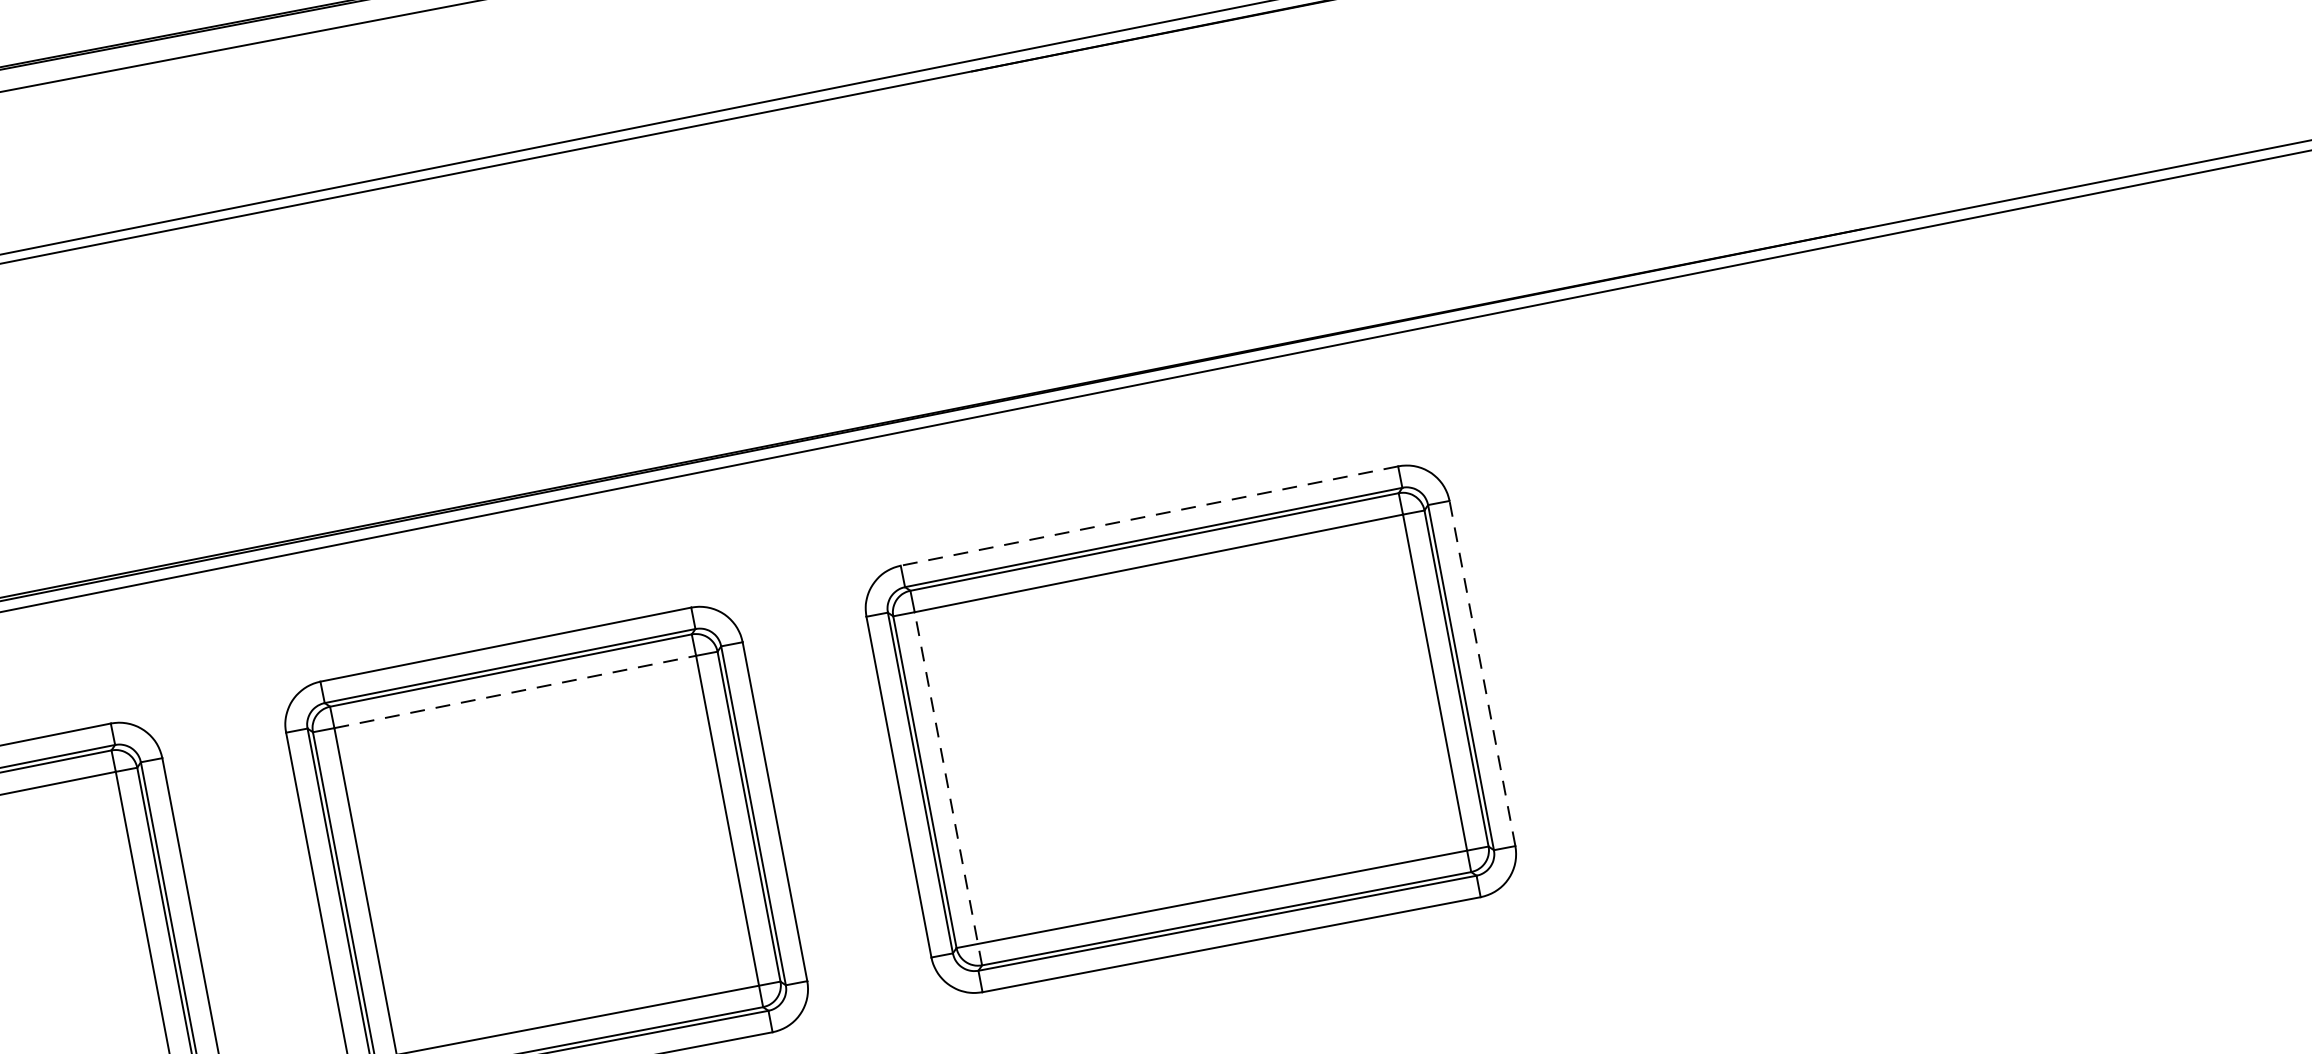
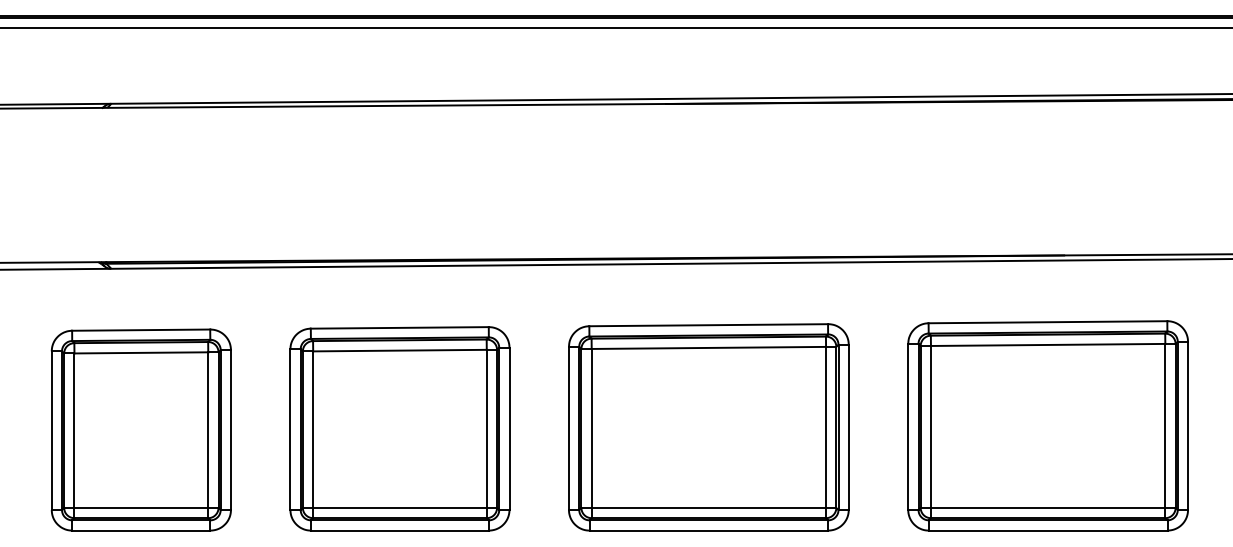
line: (1149, 516) -> (708, 325), dashed -> solid
part: (1896, 590) -> (1047, 425), added
line: (1481, 673) -> (848, 427), dashed -> solid
line: (514, 691) -> (399, 350), dashed -> solid
line: (947, 788) -> (591, 433), dashed -> solid

